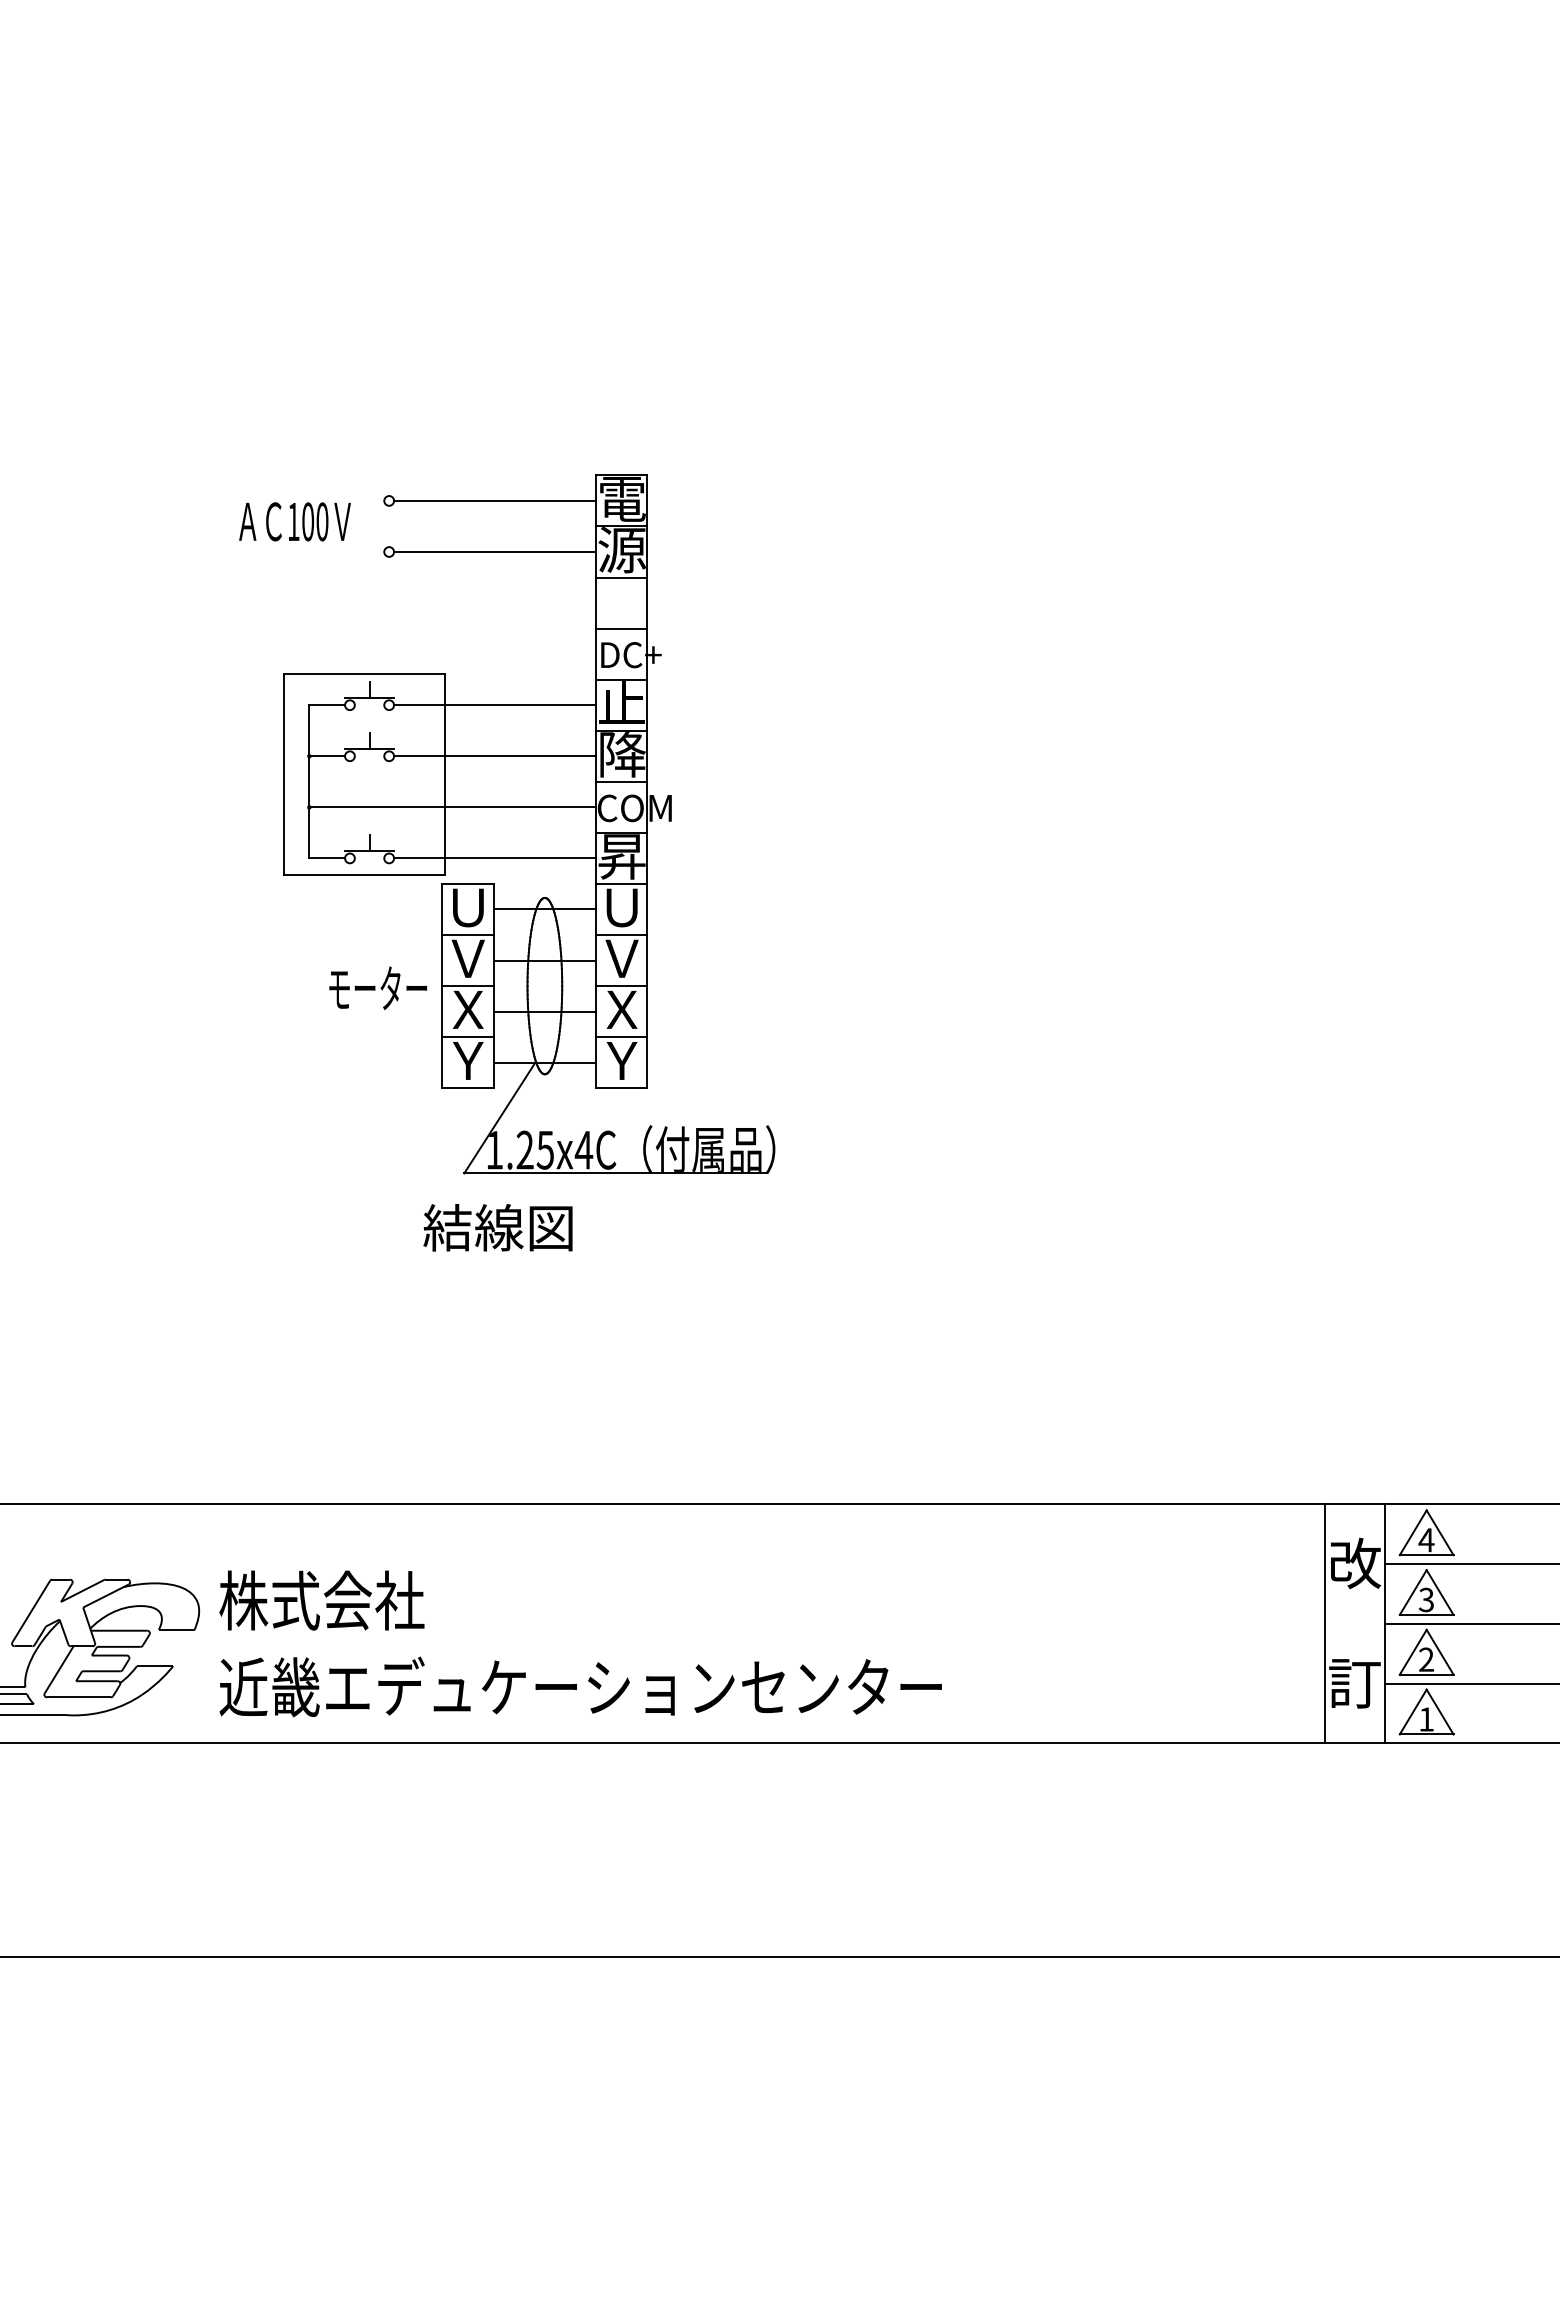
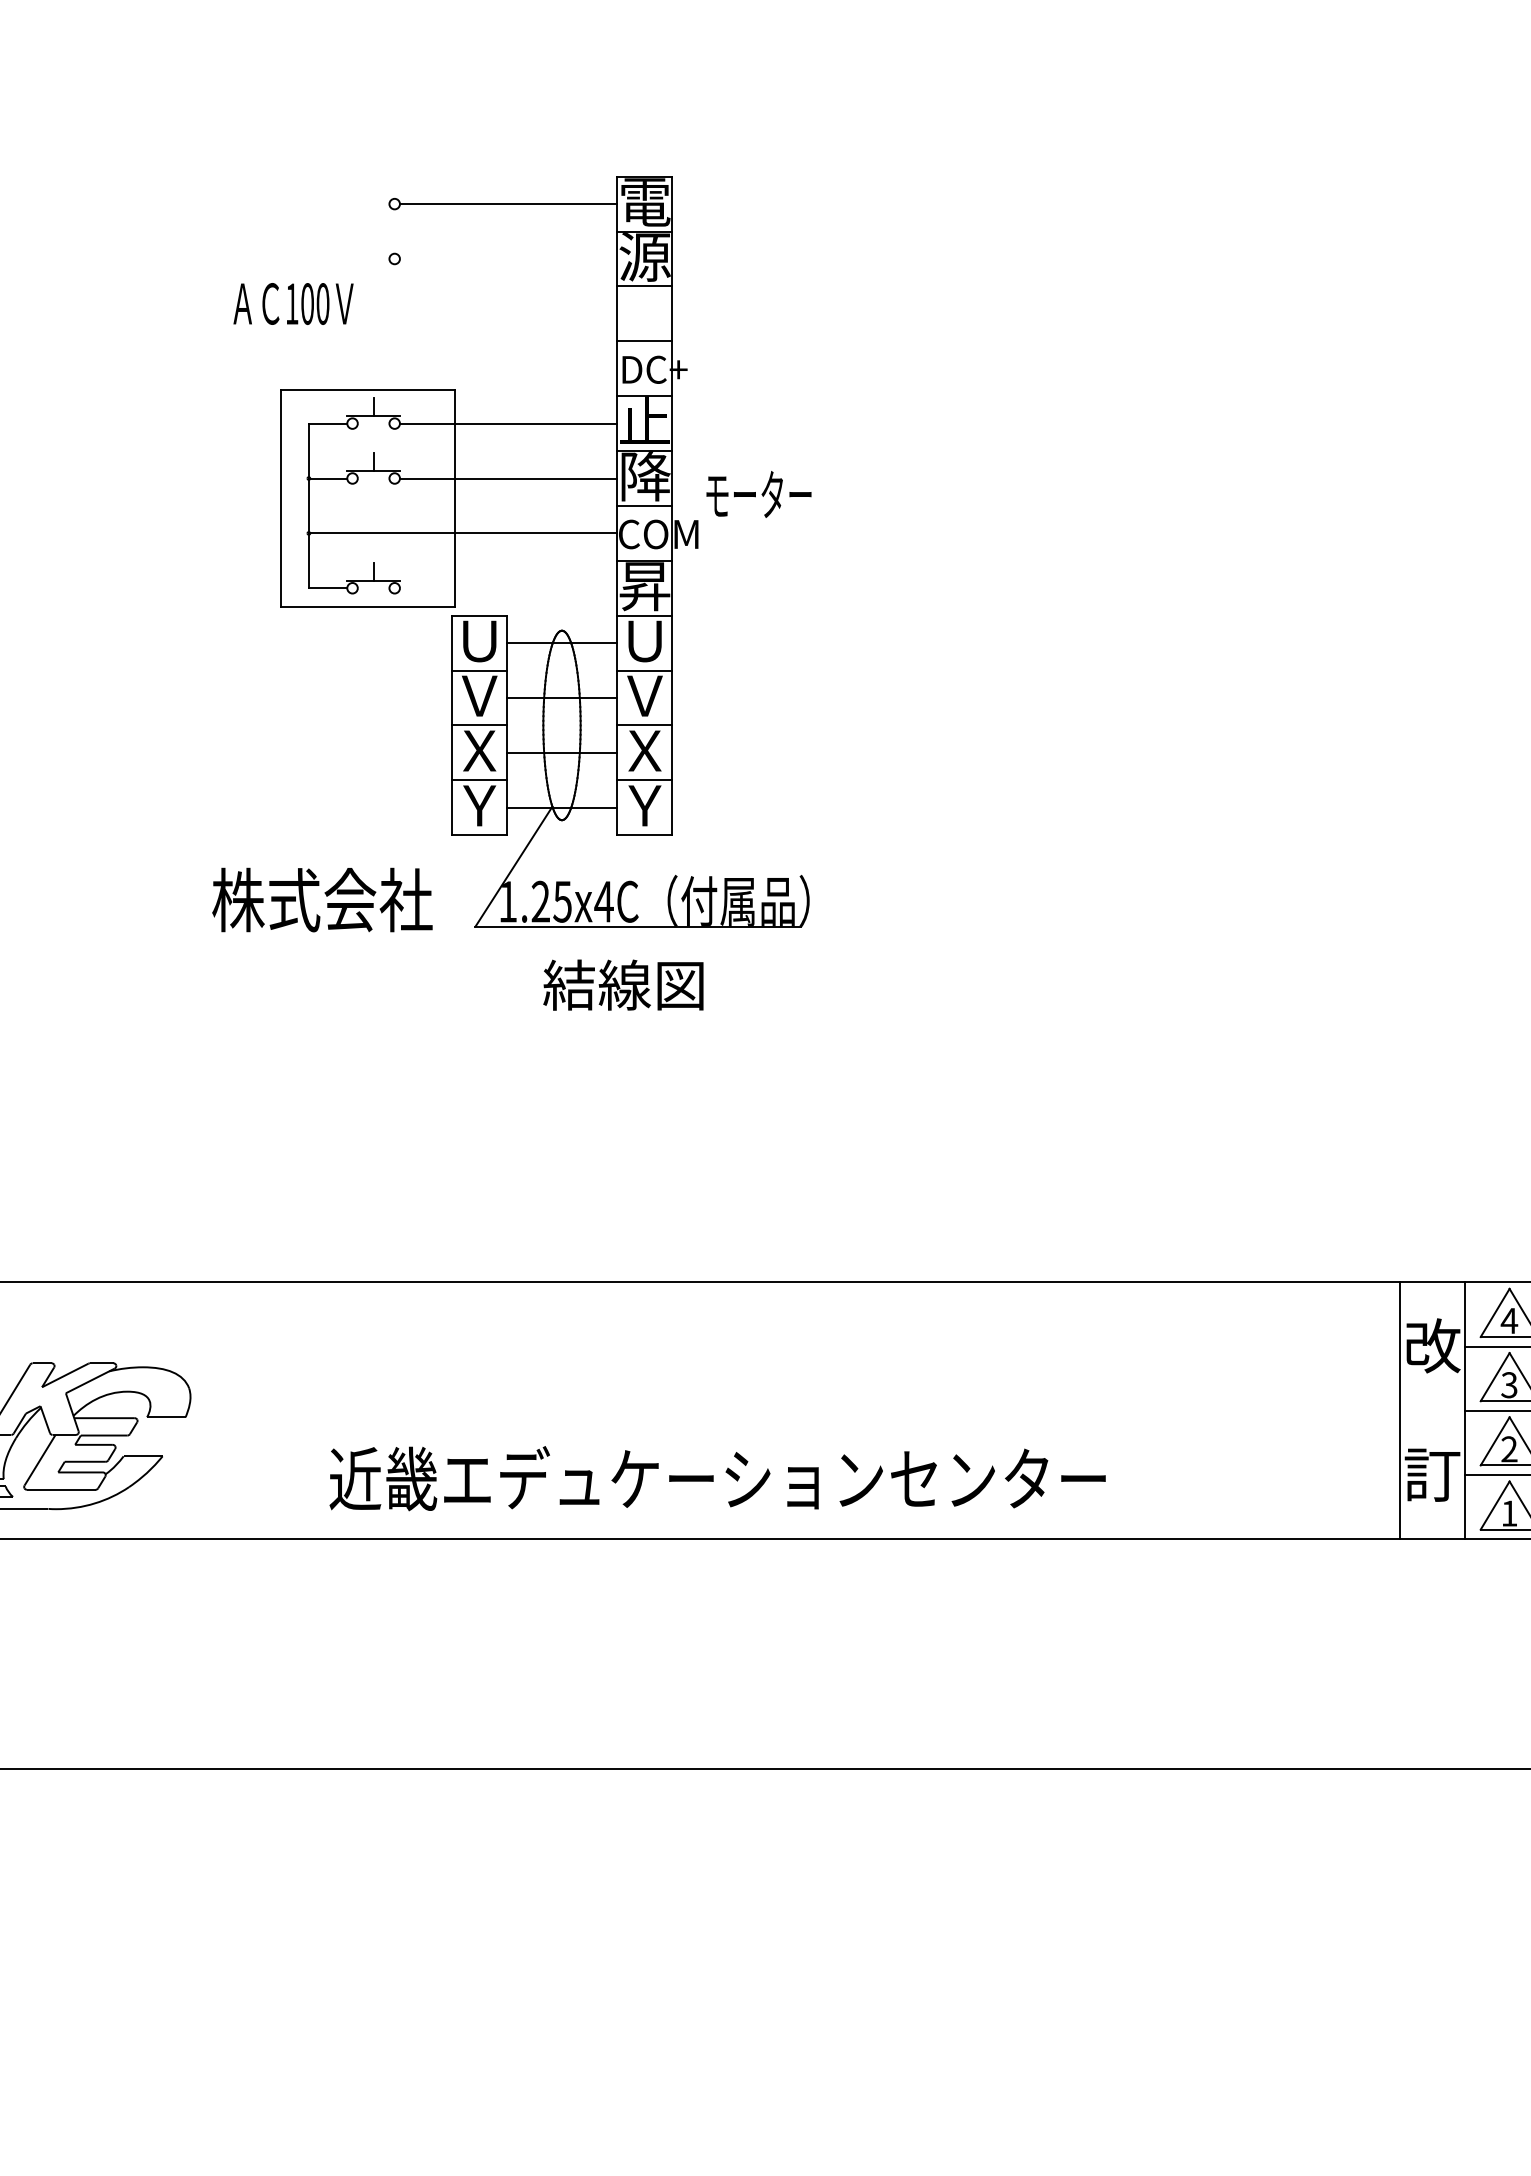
text: (294, 521) -> (292, 303), moved
line: (495, 552) -> (508, 259), removed
line: (495, 858) -> (508, 588), removed
text: (377, 987) -> (758, 493), moved
text: (497, 1227) -> (622, 984), moved
text: (321, 1600) -> (321, 899), moved
text: (580, 1686) -> (717, 1478), moved

